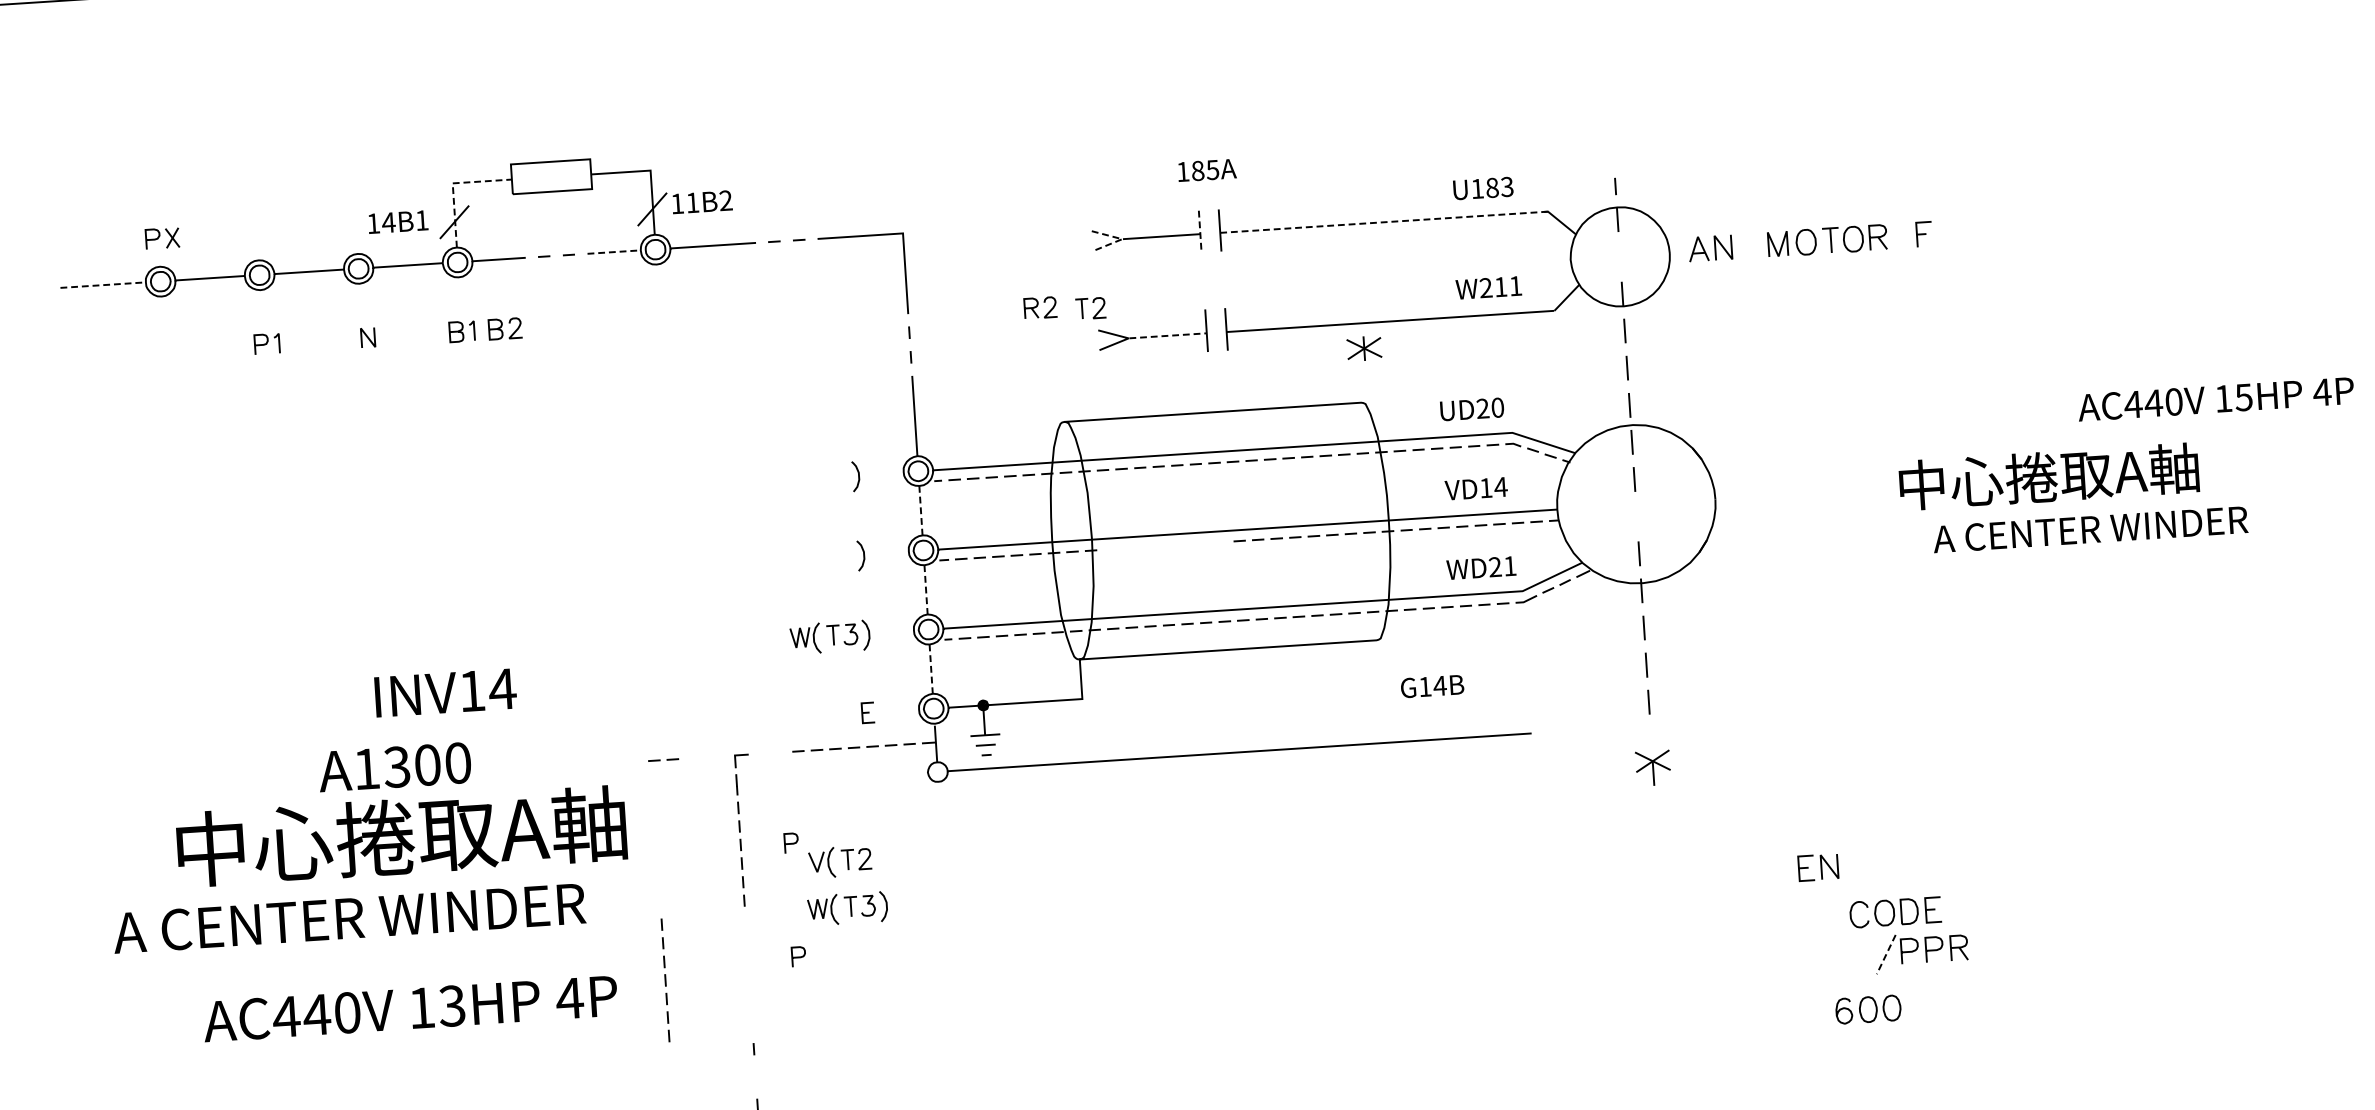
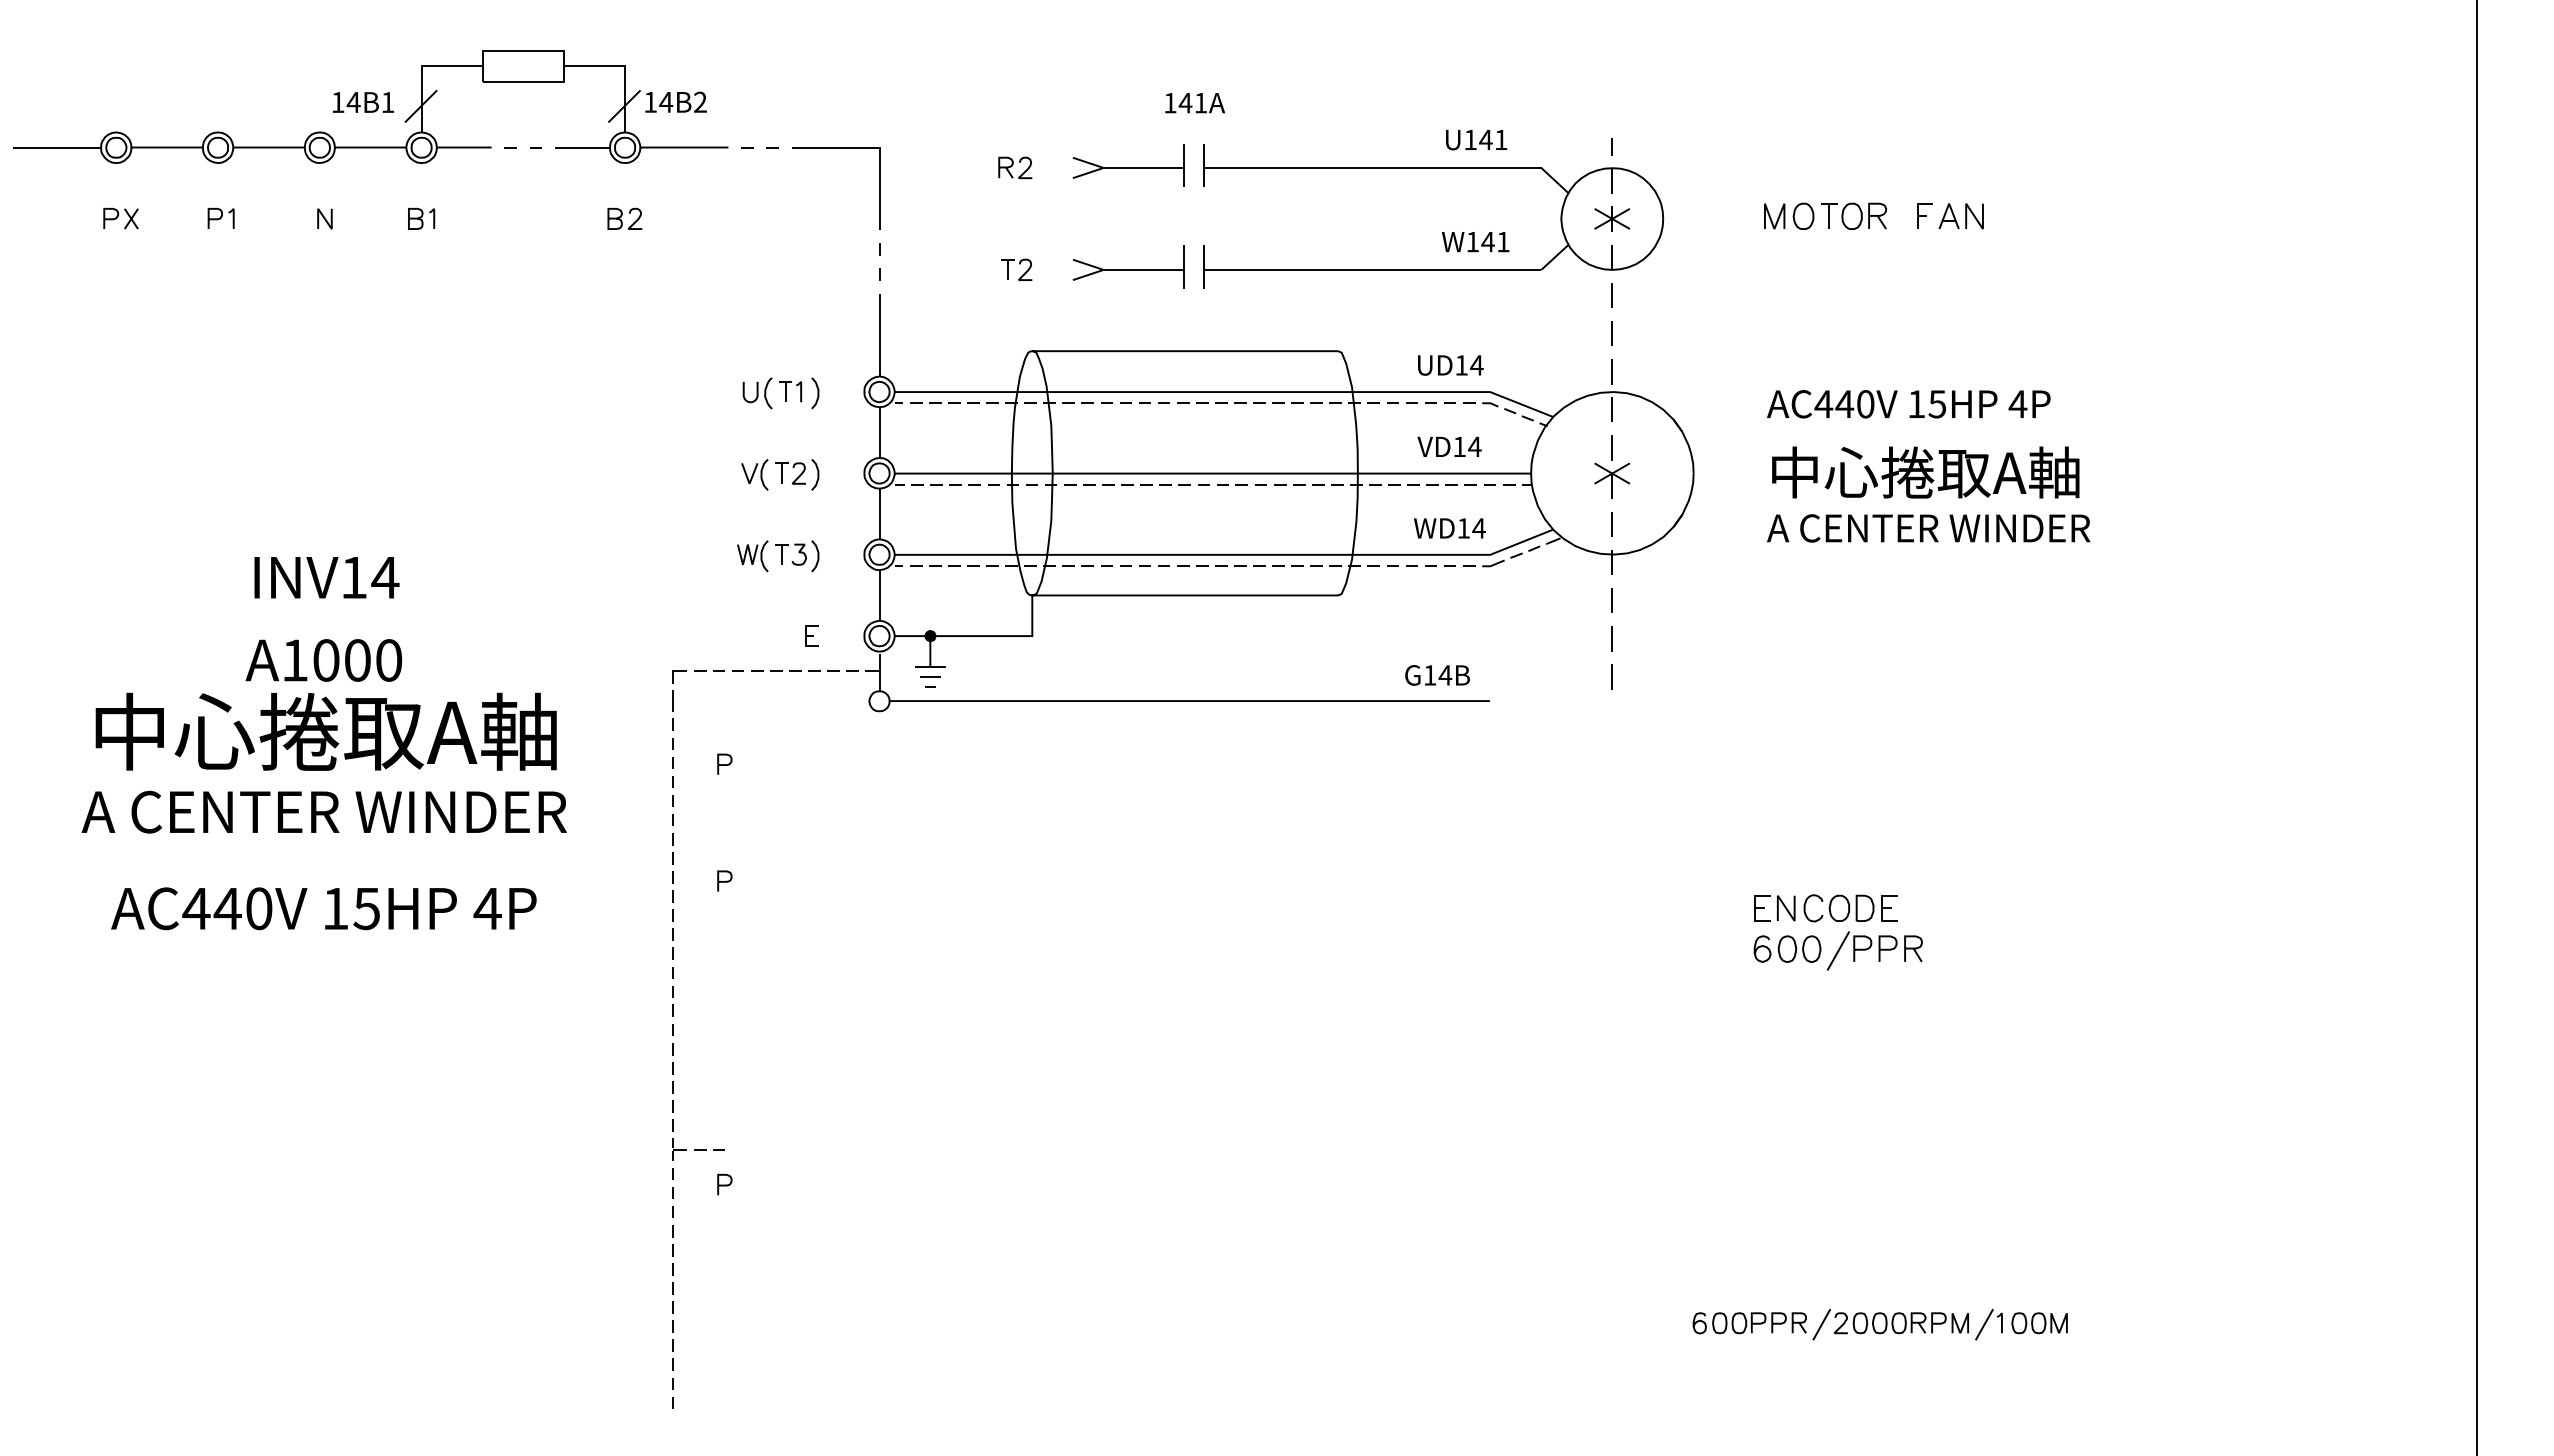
text: (1204, 169) -> (1192, 102), 185A -> 141A
line: (452, 185) -> (421, 68), dashed -> solid
text: (1499, 187) -> (1493, 139), U183 -> U141
text: (693, 203) -> (666, 102), 11B2 -> 14B2
line: (1384, 221) -> (1373, 167), dashed -> solid
line: (1199, 231) -> (1183, 165), dashed -> solid
part: (161, 238) -> (120, 218), moved
line: (1122, 238) -> (1103, 167), dashed -> solid
part: (1709, 248) -> (1960, 216), moved
line: (615, 252) -> (583, 147), dashed -> solid
line: (103, 285) -> (57, 147), dashed -> solid
text: (1493, 287) -> (1480, 241), W211 -> W141
part: (1040, 307) -> (1015, 167), moved
part: (1090, 308) -> (1016, 269), moved
part: (504, 328) -> (624, 218), moved
line: (1168, 335) -> (1144, 269), dashed -> solid
part: (1364, 348) -> (1612, 218), moved
text: (2215, 399) -> (1908, 404), moved
text: (1490, 408) -> (1469, 365), UD20 -> UD14
text: (2048, 476) -> (1925, 472), moved
part: (813, 479) -> (771, 393), added
line: (921, 511) -> (879, 433), dashed -> solid
text: (2090, 529) -> (1928, 528), moved
line: (1165, 545) -> (1127, 484), added
text: (1502, 566) -> (1471, 528), WD21 -> WD14
line: (926, 590) -> (879, 514), dashed -> solid
line: (931, 670) -> (879, 596), dashed -> solid
text: (1432, 686) -> (1437, 675), moved
text: (445, 692) -> (326, 577), moved
line: (660, 759) -> (706, 670), moved
text: (396, 767) -> (325, 660), A1300 -> A1000
part: (1653, 767) -> (1612, 480), moved
part: (847, 861) -> (781, 474), moved
part: (1818, 867) -> (1774, 908), moved
part: (848, 908) -> (778, 835), removed
text: (348, 917) -> (323, 811), moved
line: (1886, 955) -> (1838, 951), dashed -> solid
line: (665, 980) -> (672, 896), moved
text: (451, 1005) -> (366, 908), 13HP -> 15HP
part: (1868, 1009) -> (1787, 948), moved
line: (755, 1080) -> (672, 1004), added

